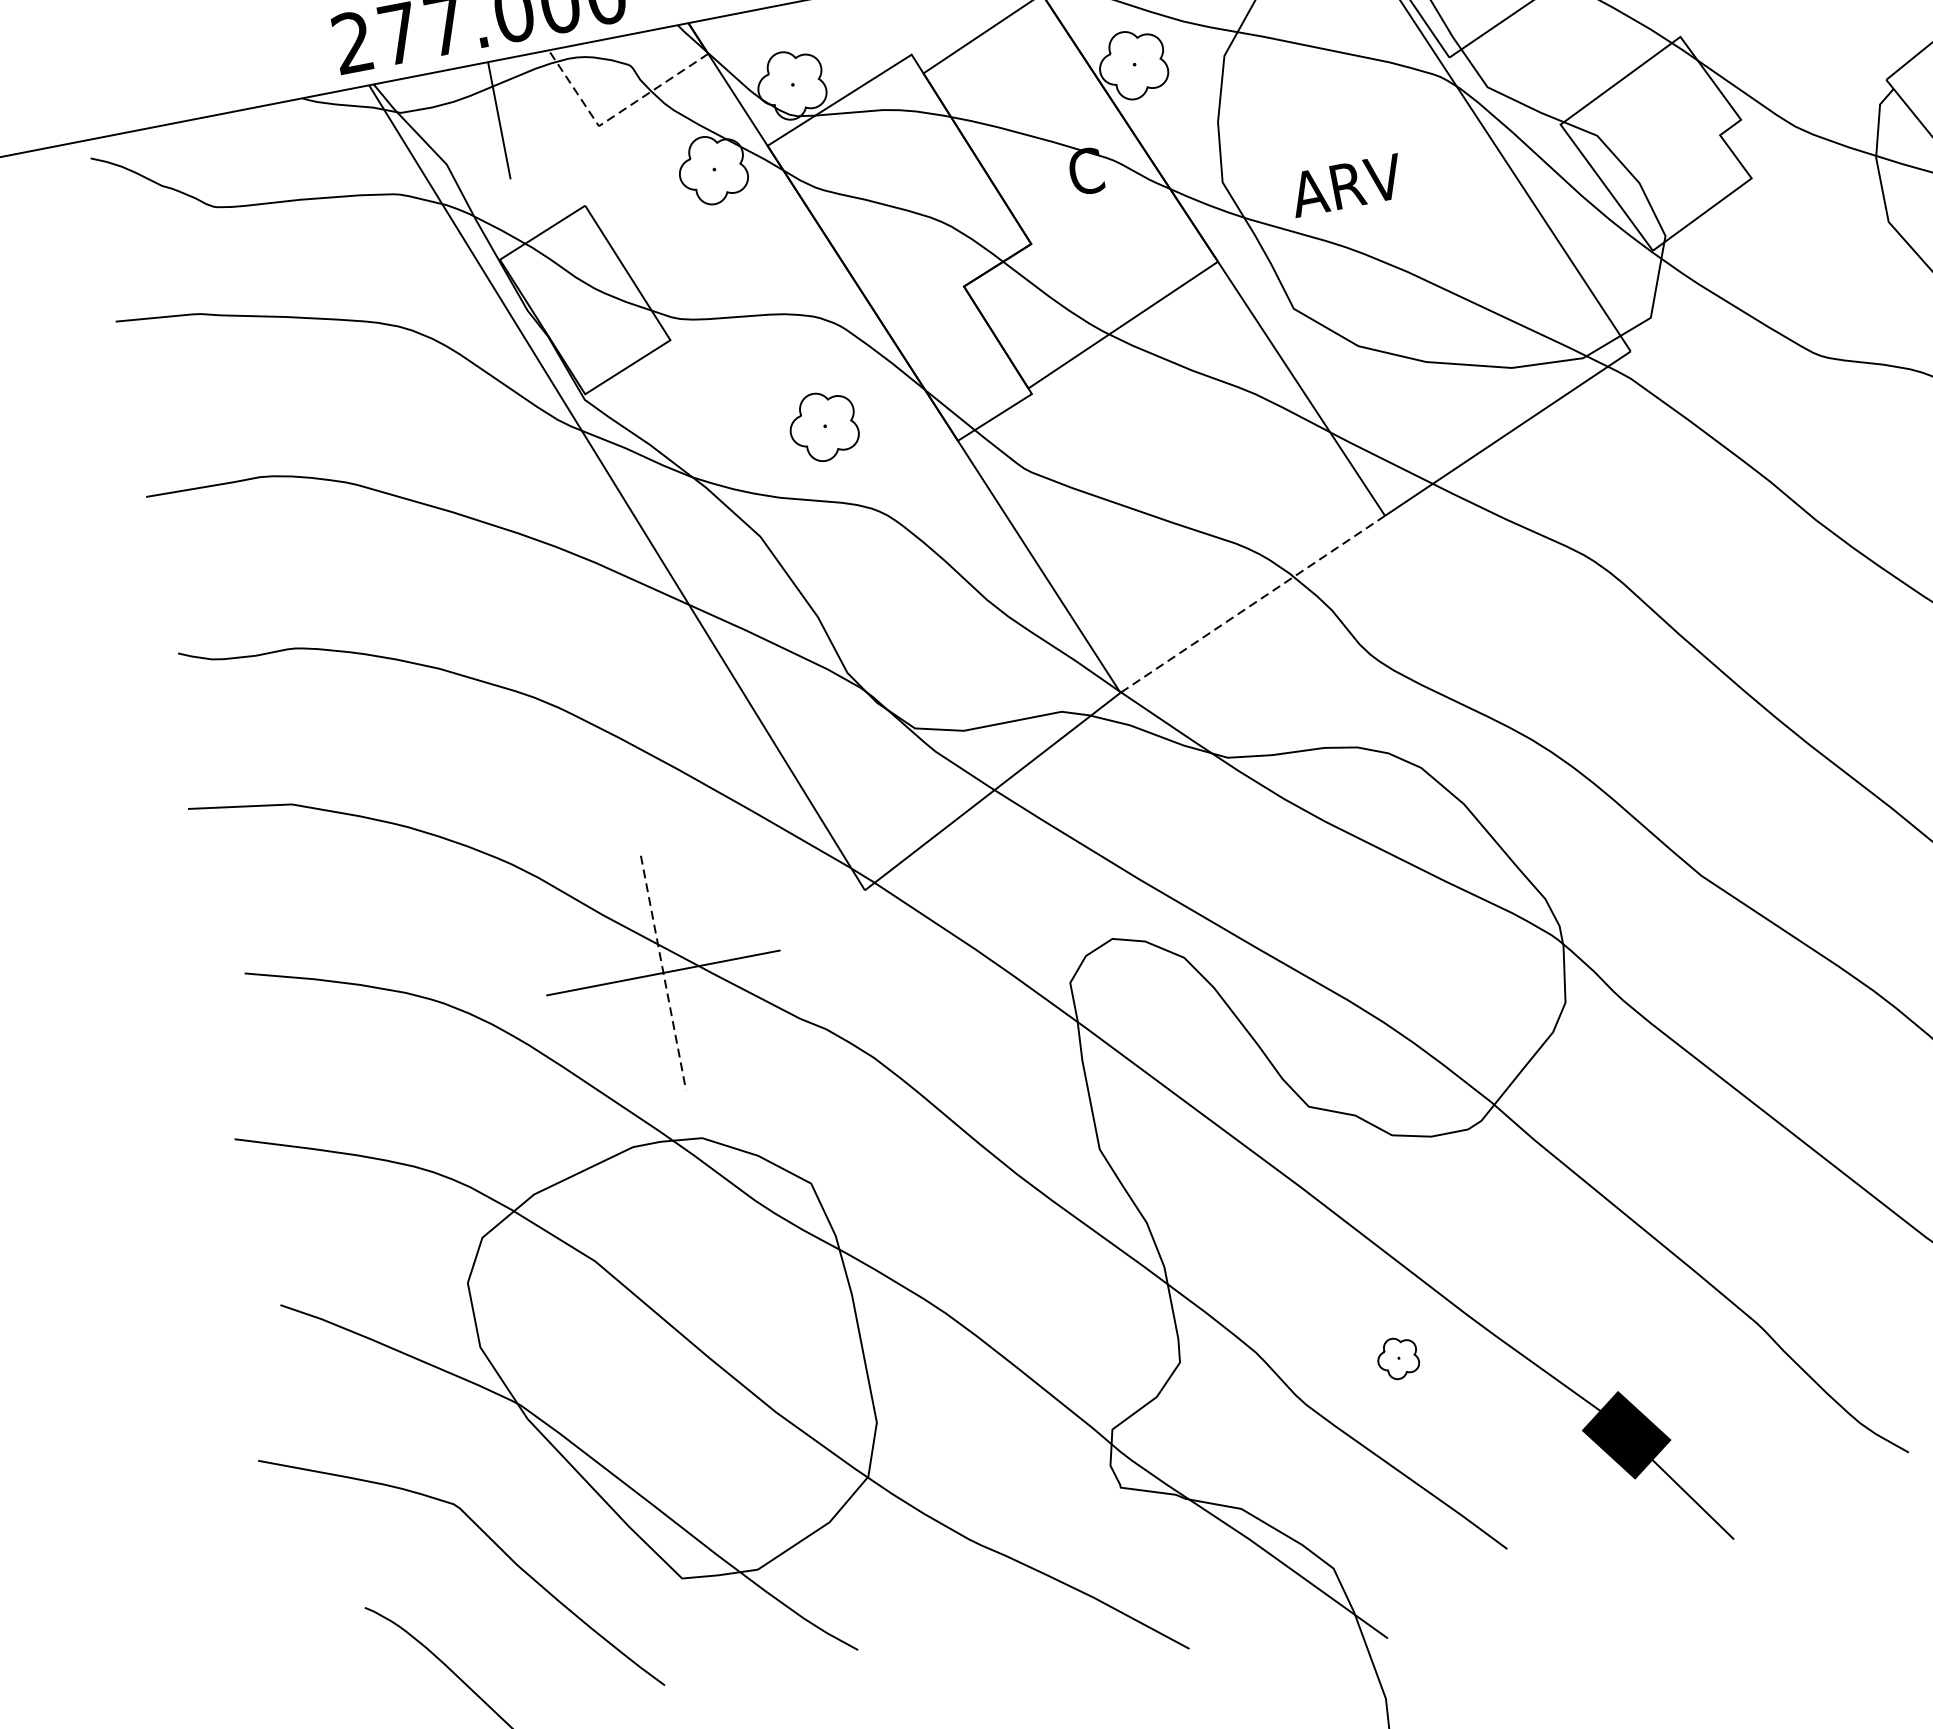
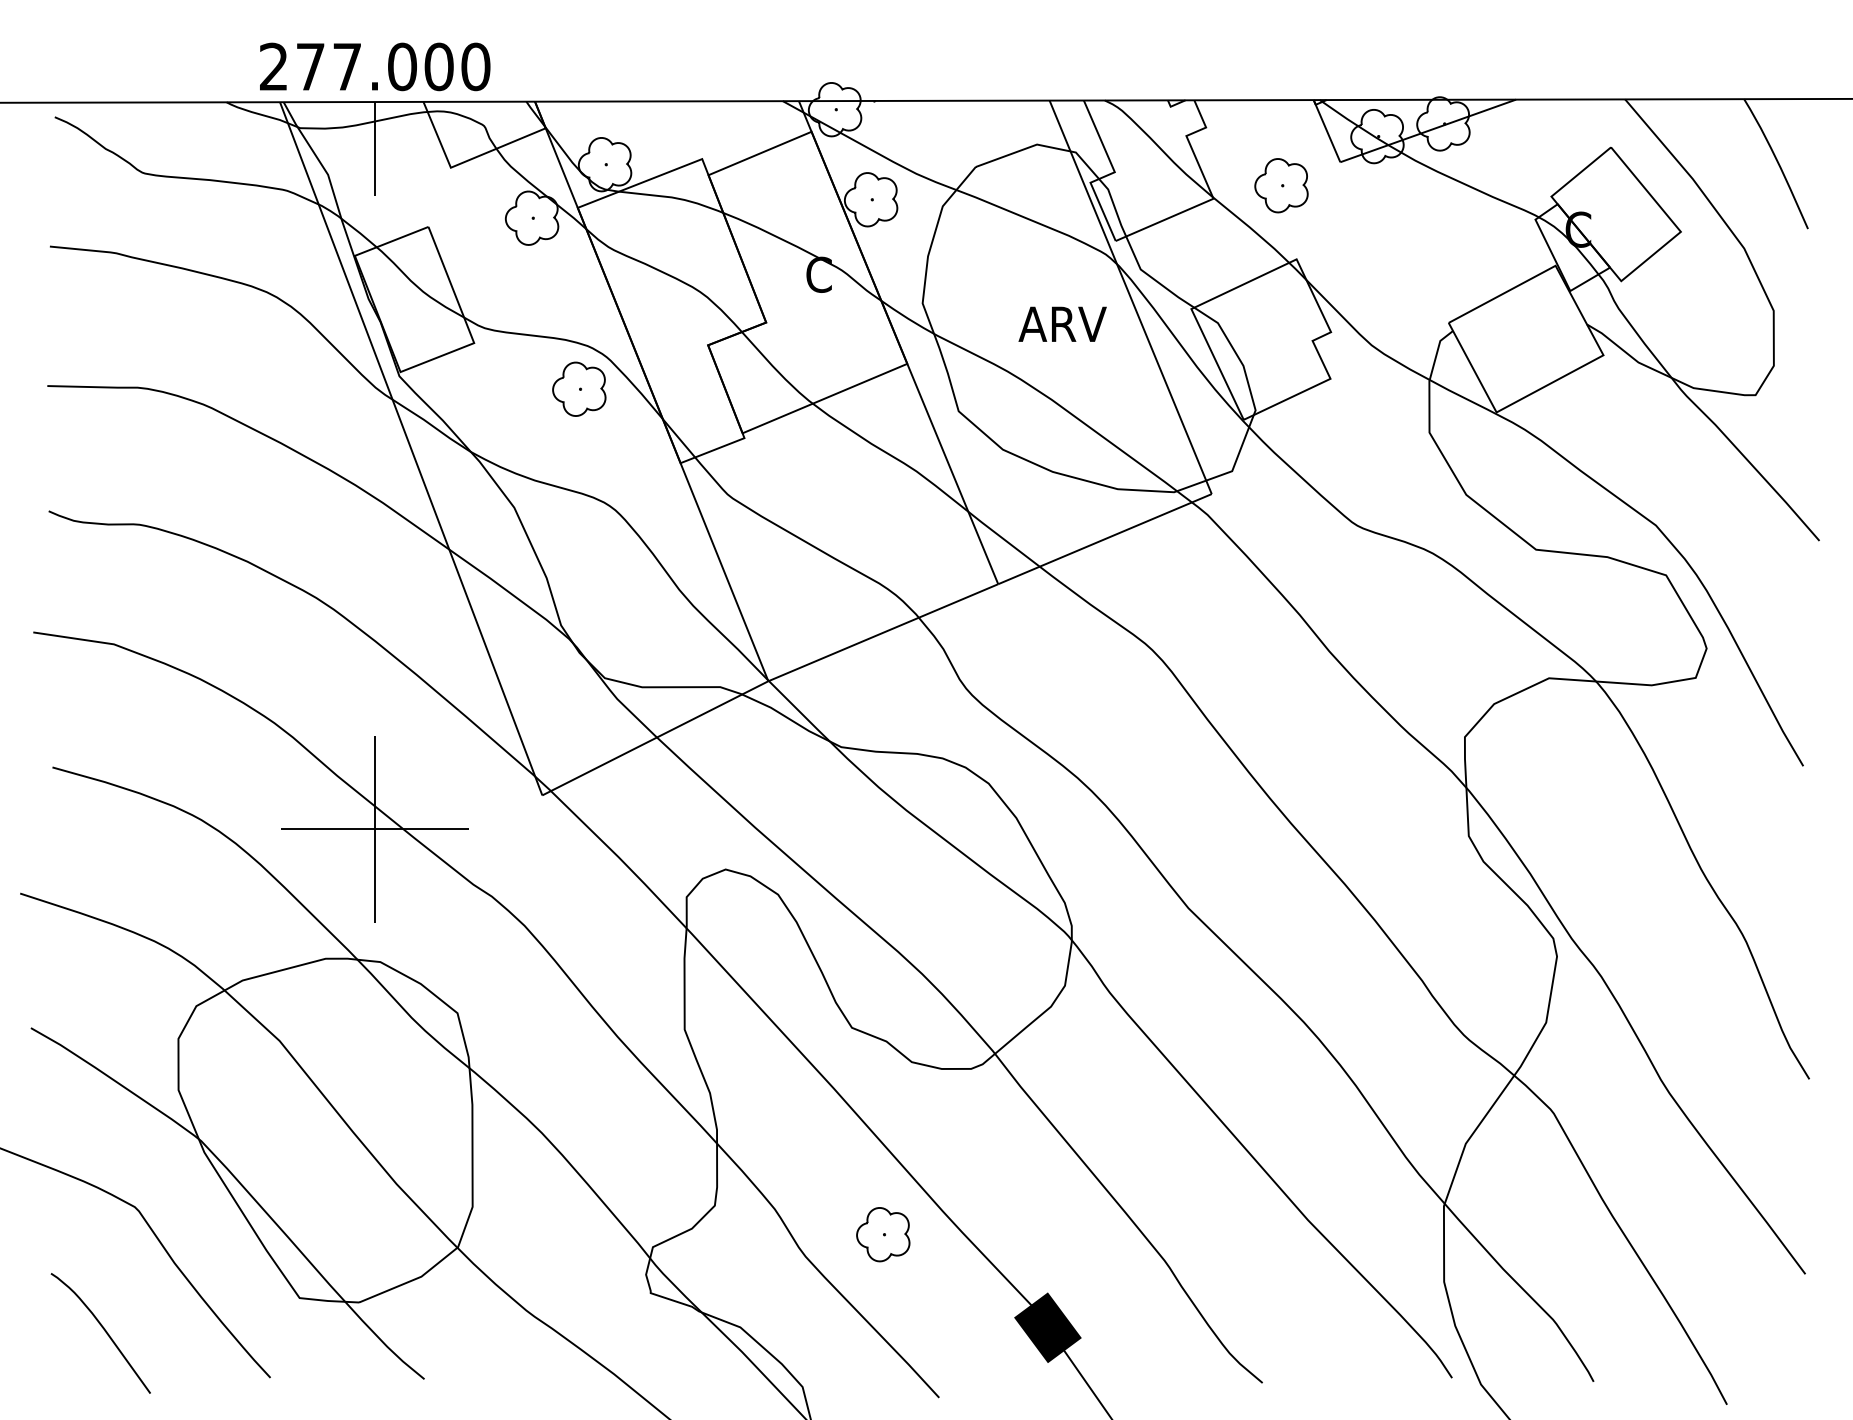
line: (614, 116) -> (464, 162), dashed -> solid
text: (1346, 184) -> (1062, 323), moved
part: (823, 425) -> (579, 388), moved
line: (1252, 603) -> (883, 632), dashed -> solid
line: (664, 973) -> (375, 829), dashed -> solid
part: (1398, 1358) -> (883, 1234), size x1.67

